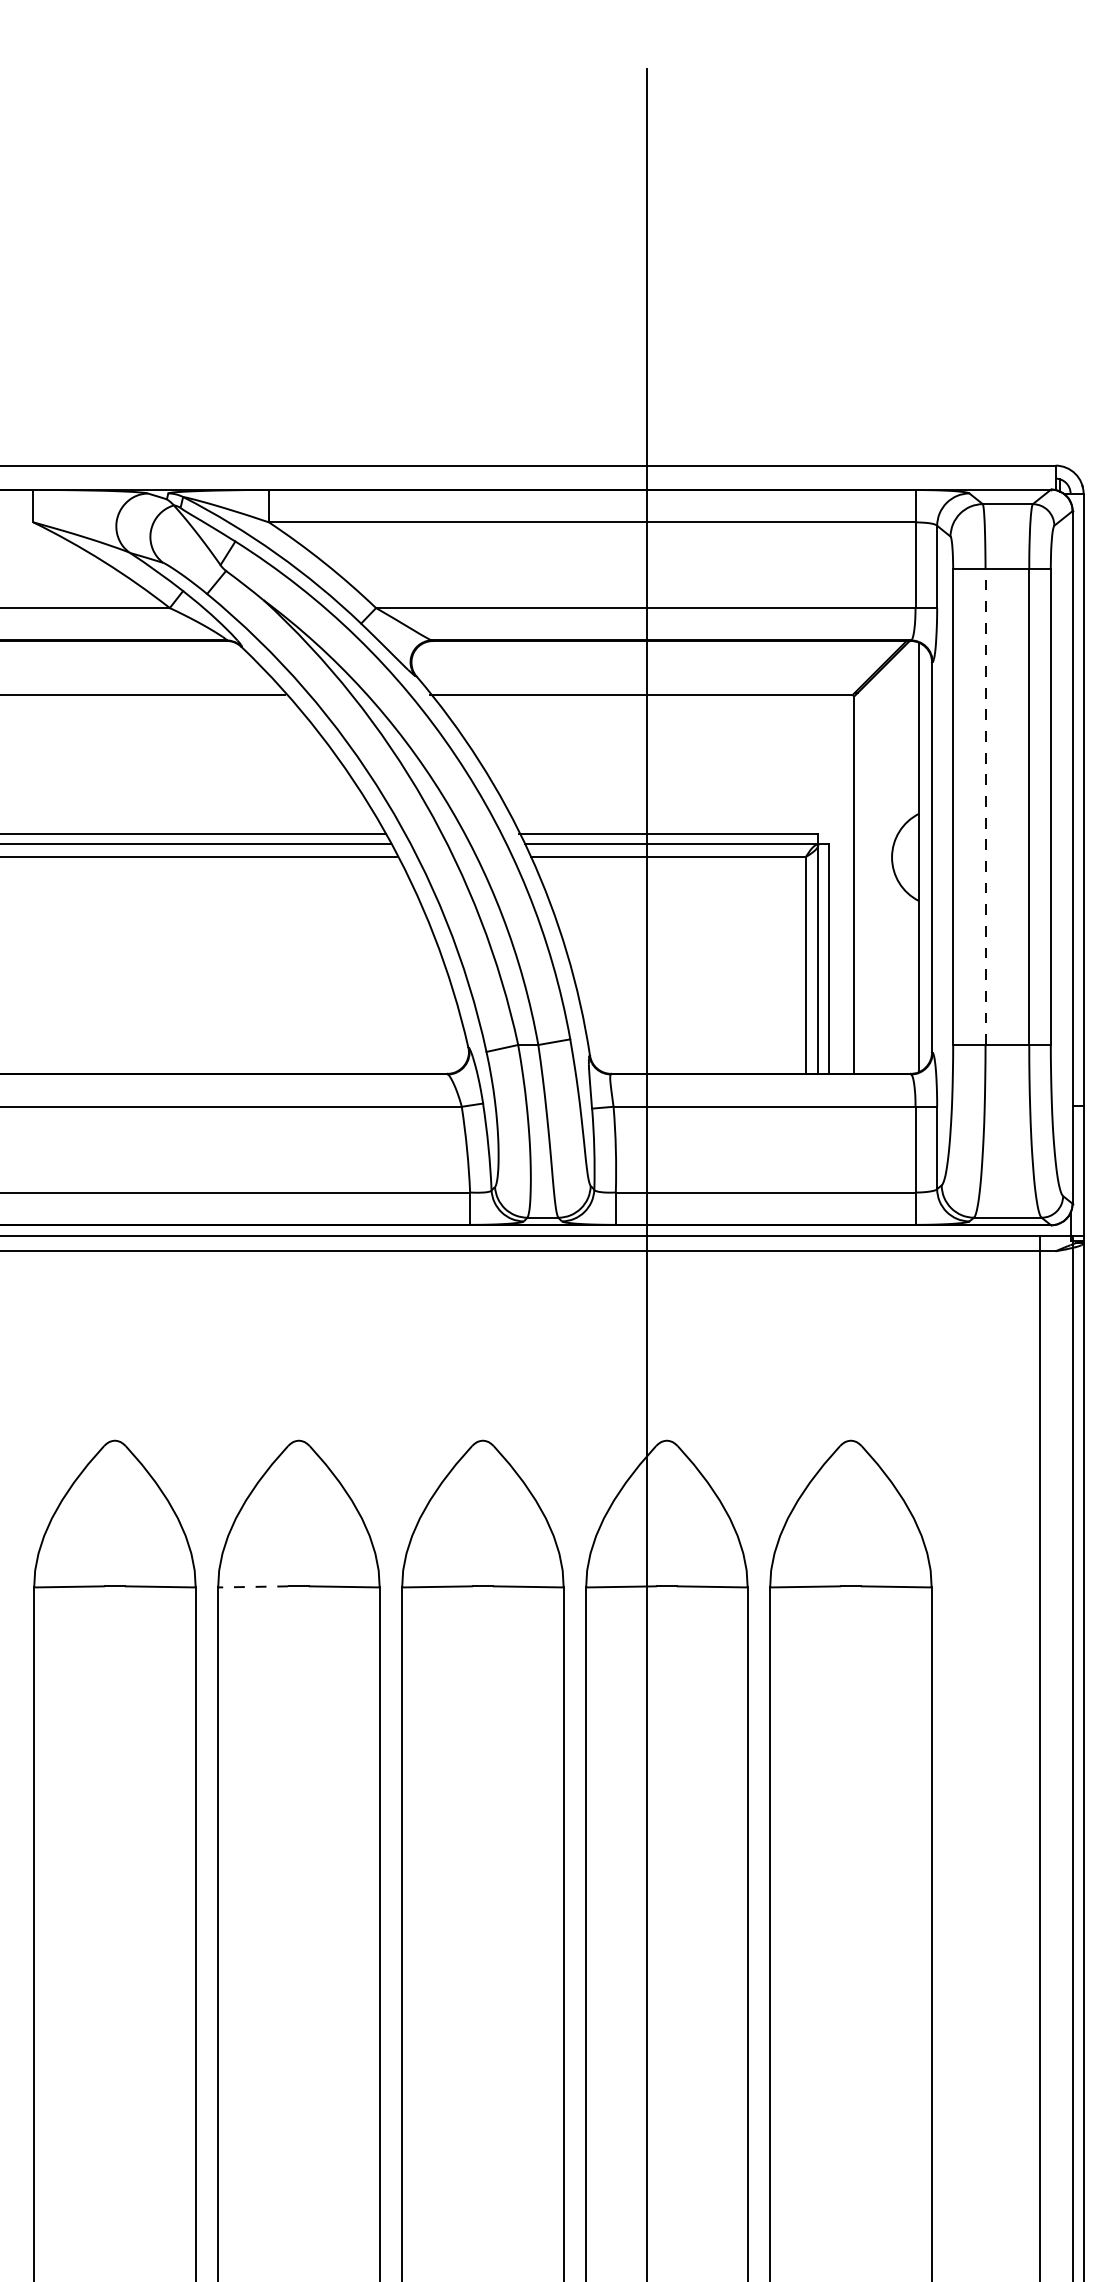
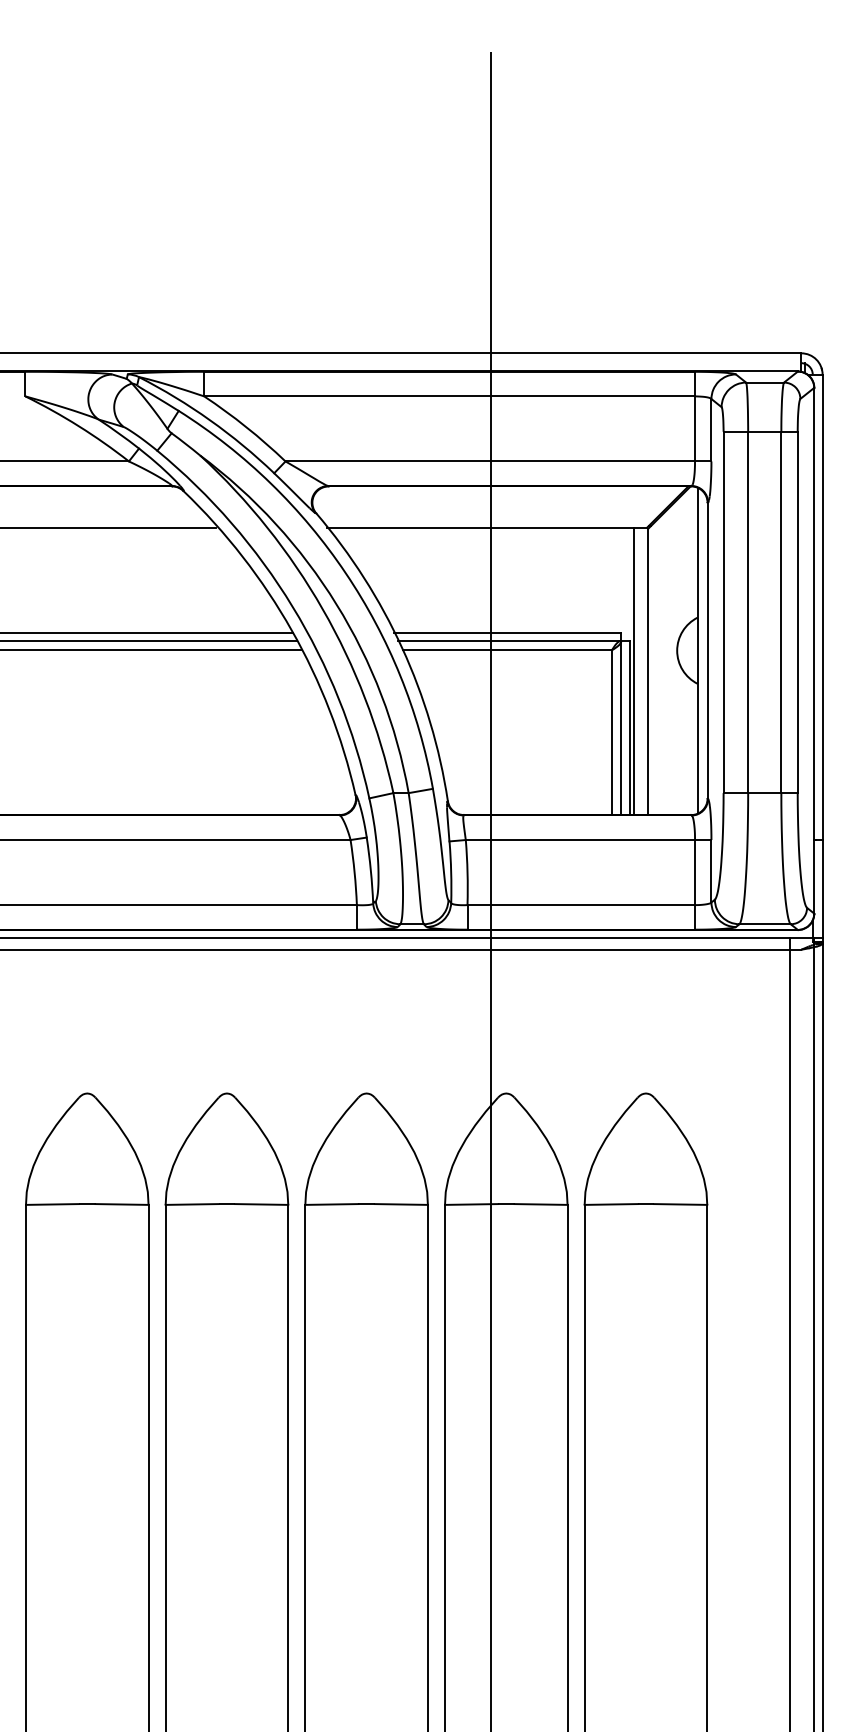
line: (985, 807) -> (748, 612), dashed -> solid
line: (834, 884) -> (633, 671), added
line: (253, 1586) -> (192, 1204), dashed -> solid

